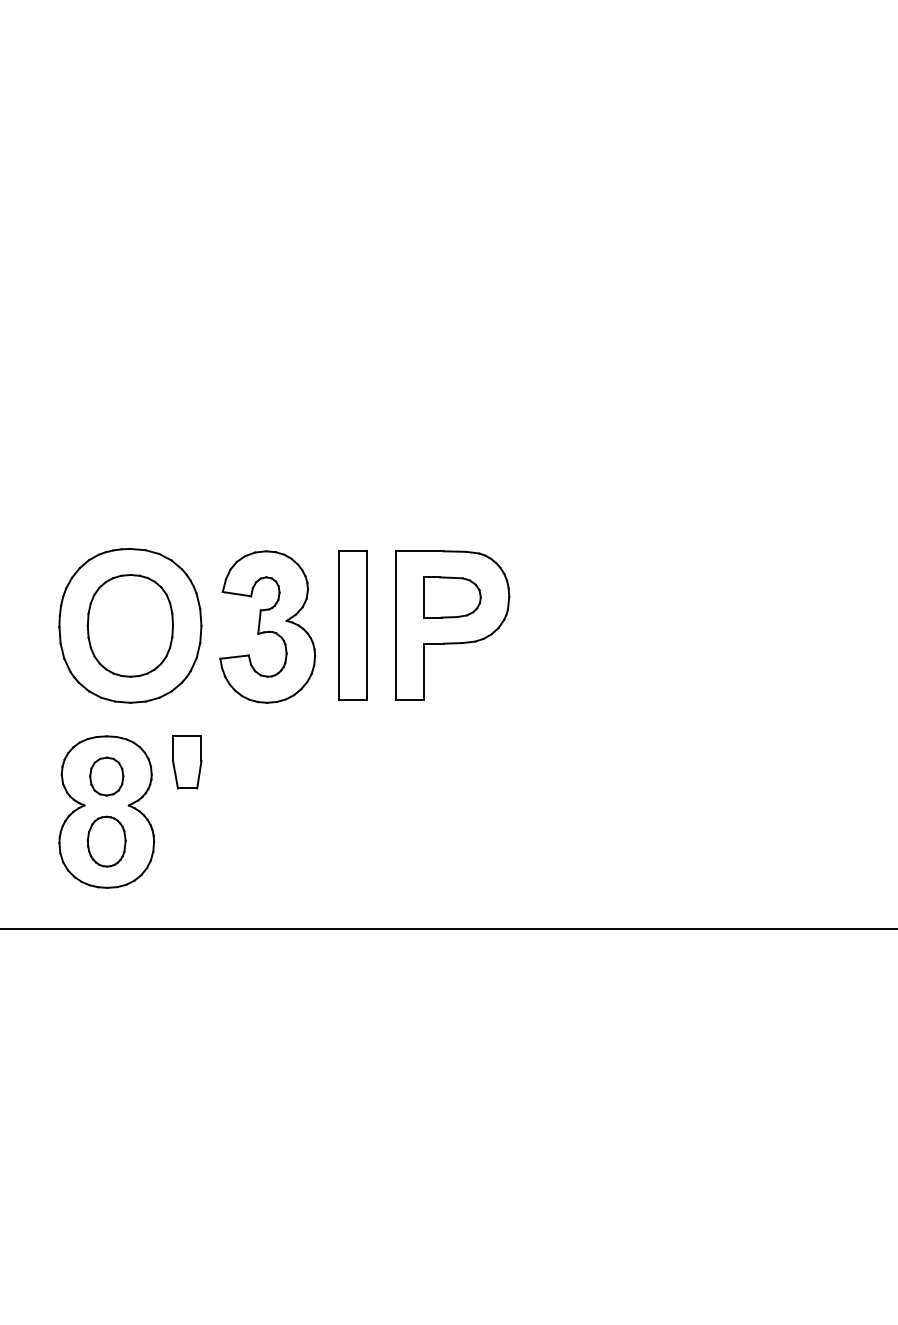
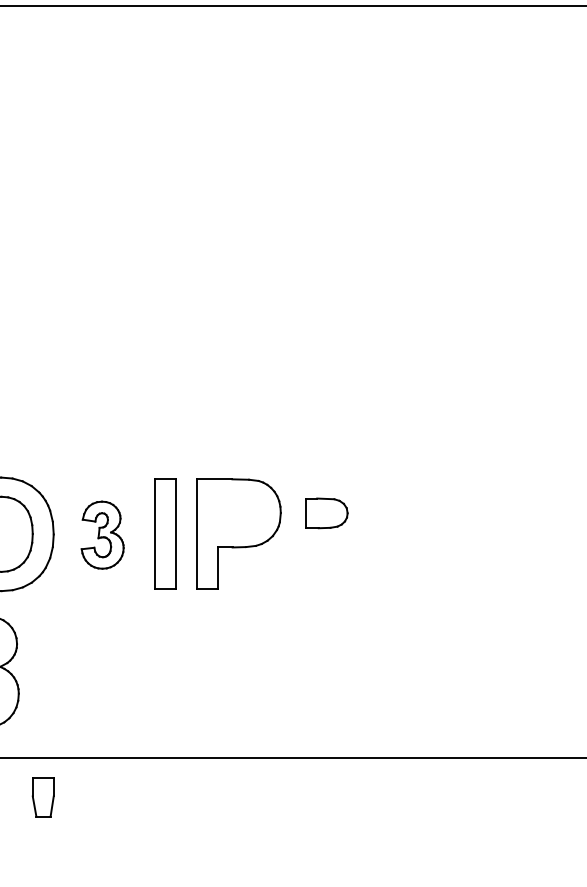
part: (452, 597) -> (326, 513), moved
part: (267, 626) -> (102, 534), size x0.6
part: (187, 762) -> (43, 797), moved

